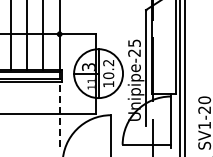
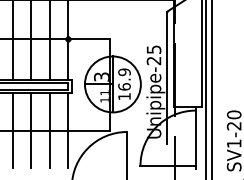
text: (108, 68) -> (124, 78), 10.2 -> 16.9
line: (10, 113) -> (12, 130), added
line: (27, 113) -> (31, 130), added
line: (43, 113) -> (49, 130), added
line: (59, 114) -> (68, 131), dashed -> solid

